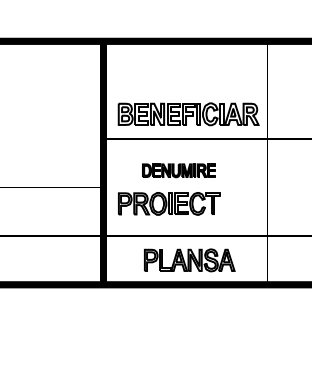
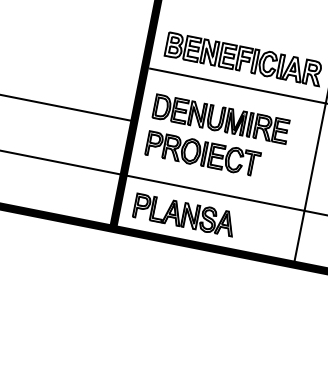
part: (178, 170) -> (220, 119), size x1.67
part: (189, 260) -> (184, 215), moved

